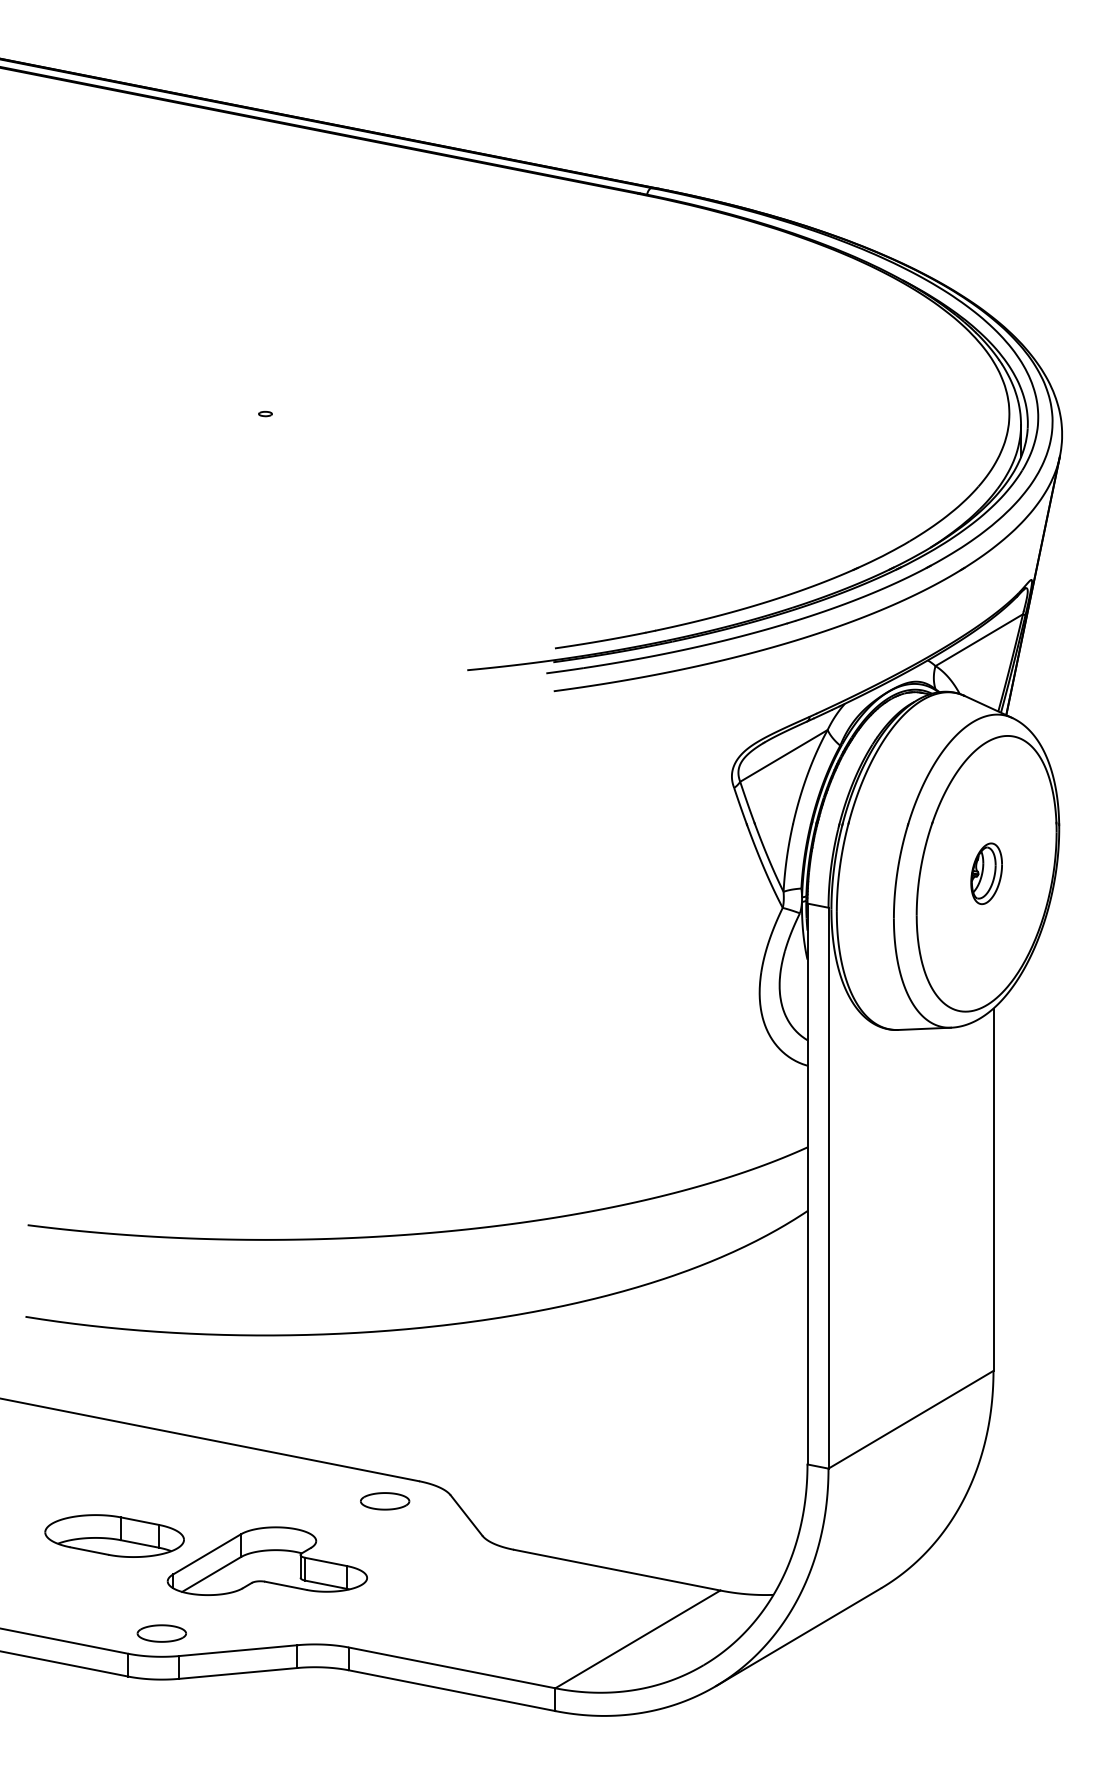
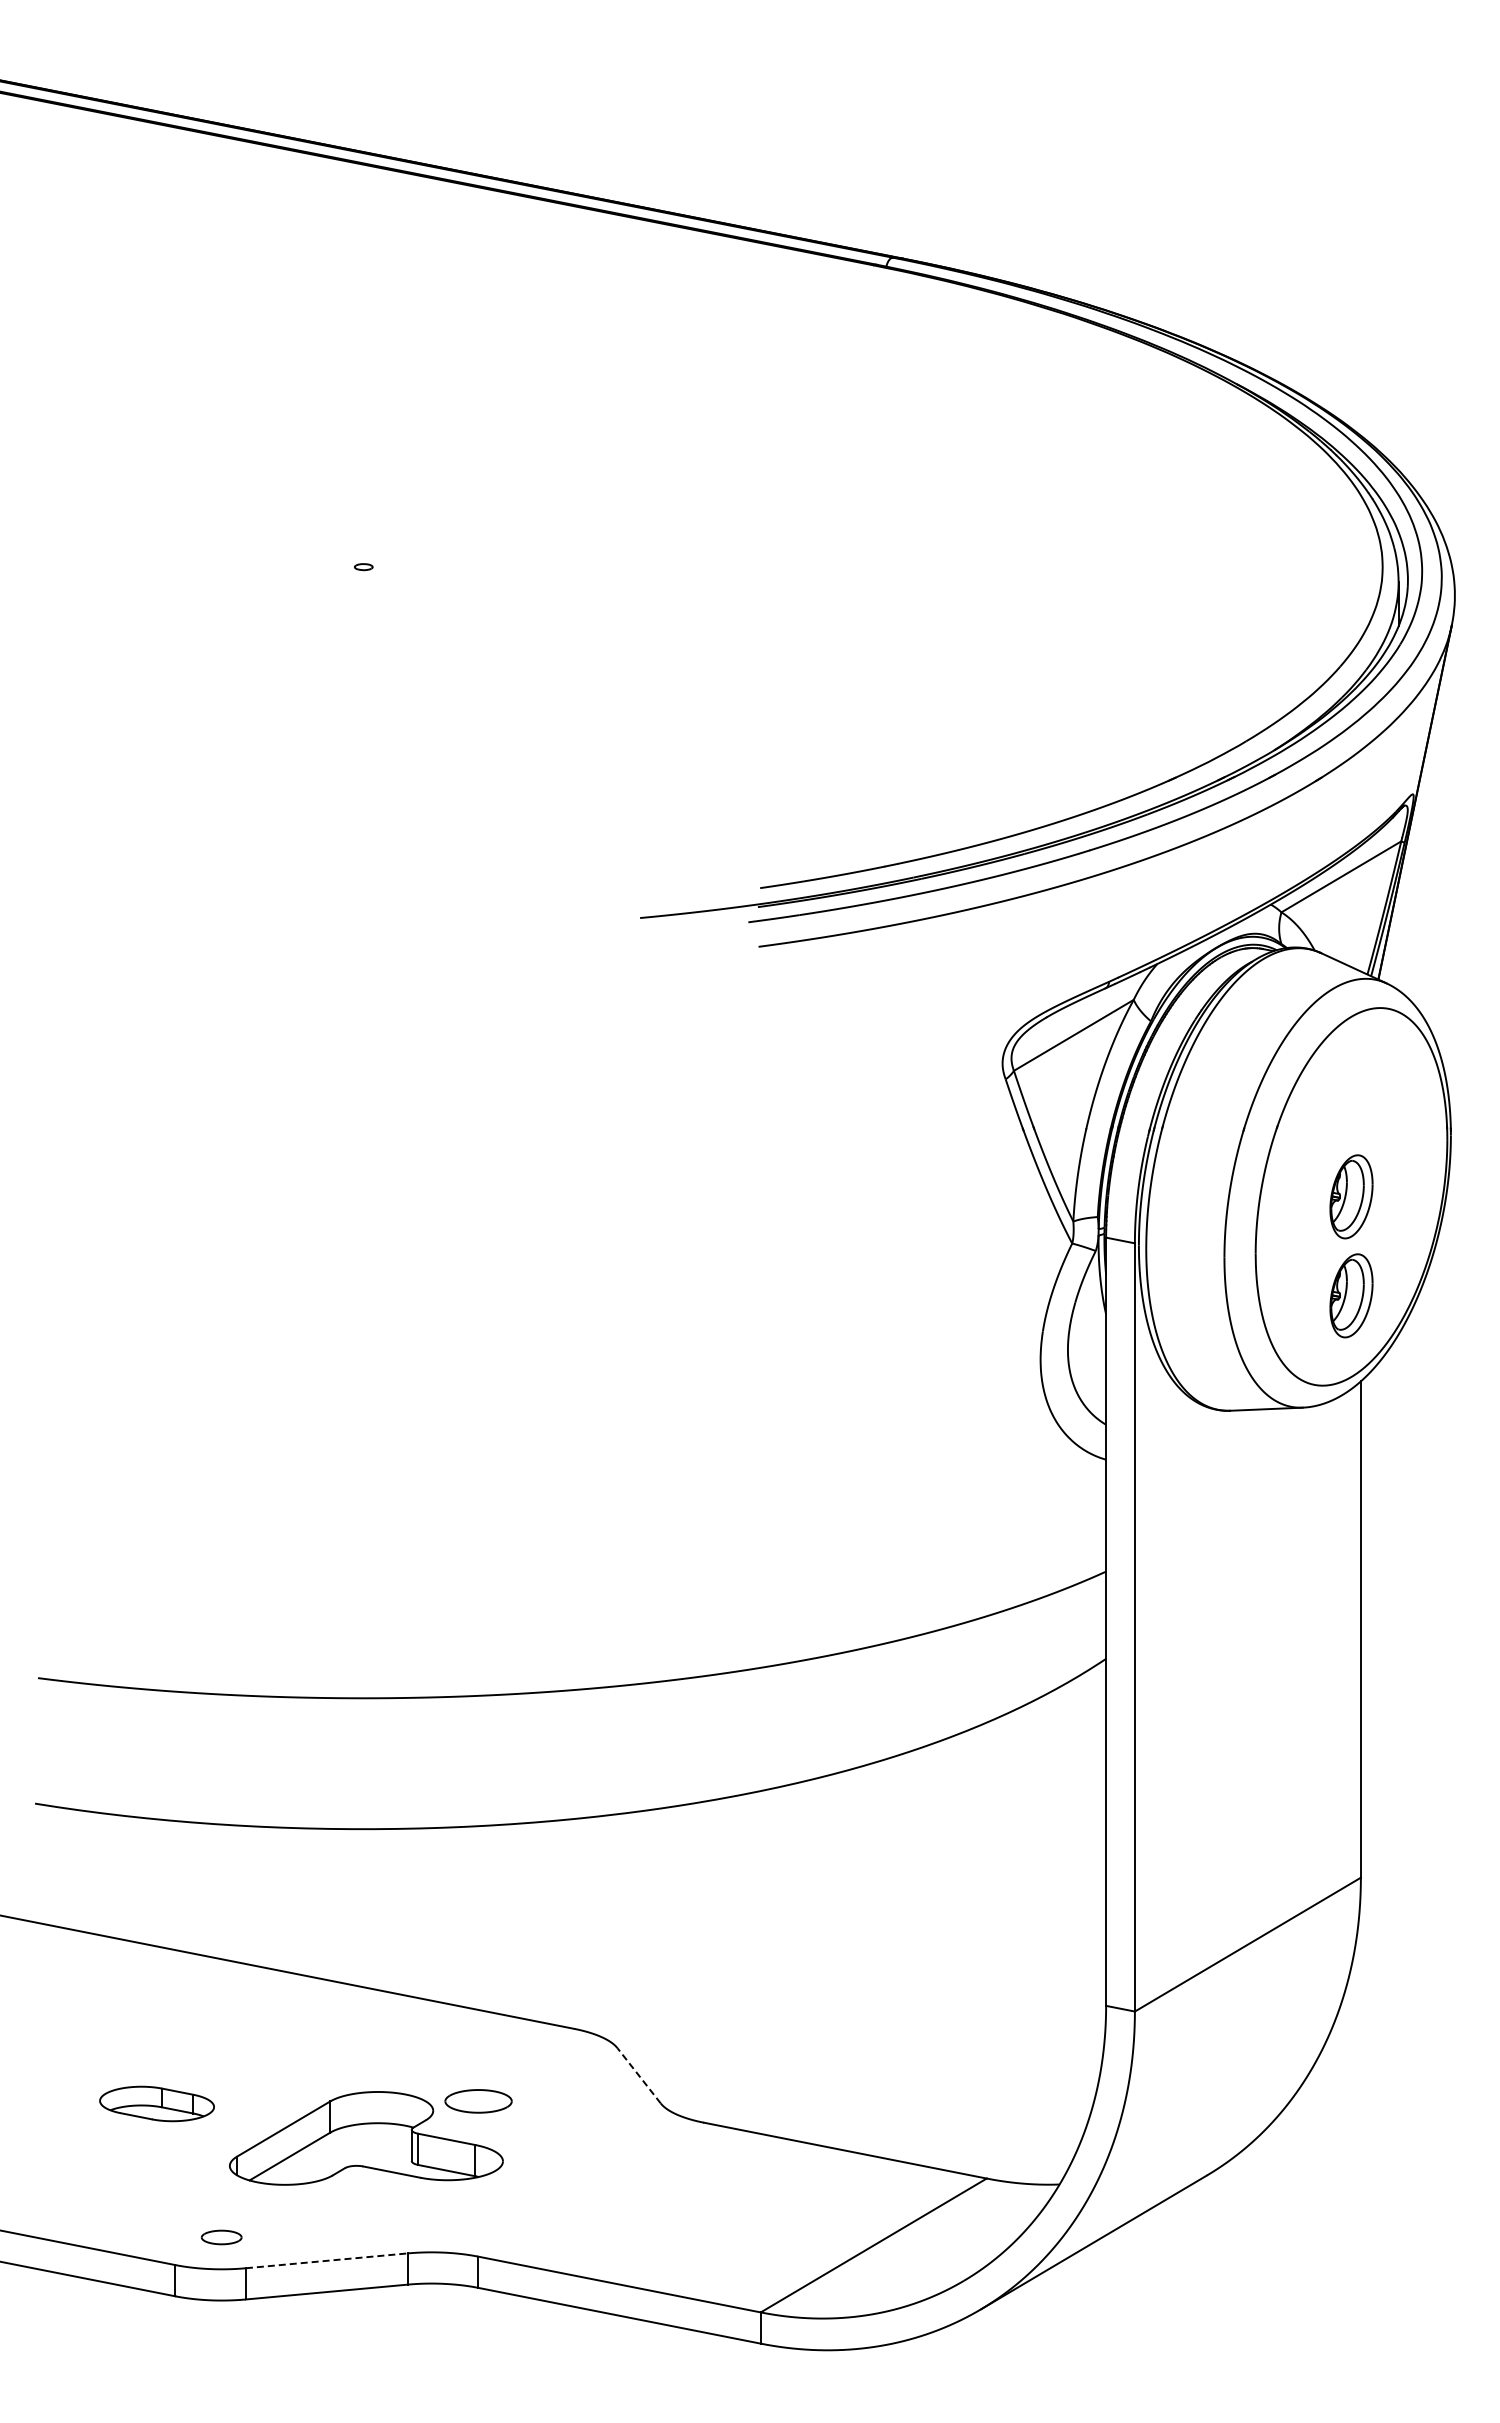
part: (986, 945) -> (1351, 1295), added
part: (385, 1501) -> (478, 2101), moved
line: (466, 1515) -> (638, 2075), solid -> dashed
part: (114, 1535) -> (156, 2103), size x0.6
part: (161, 1633) -> (221, 2237), size x0.6
line: (239, 1650) -> (327, 2260), solid -> dashed

